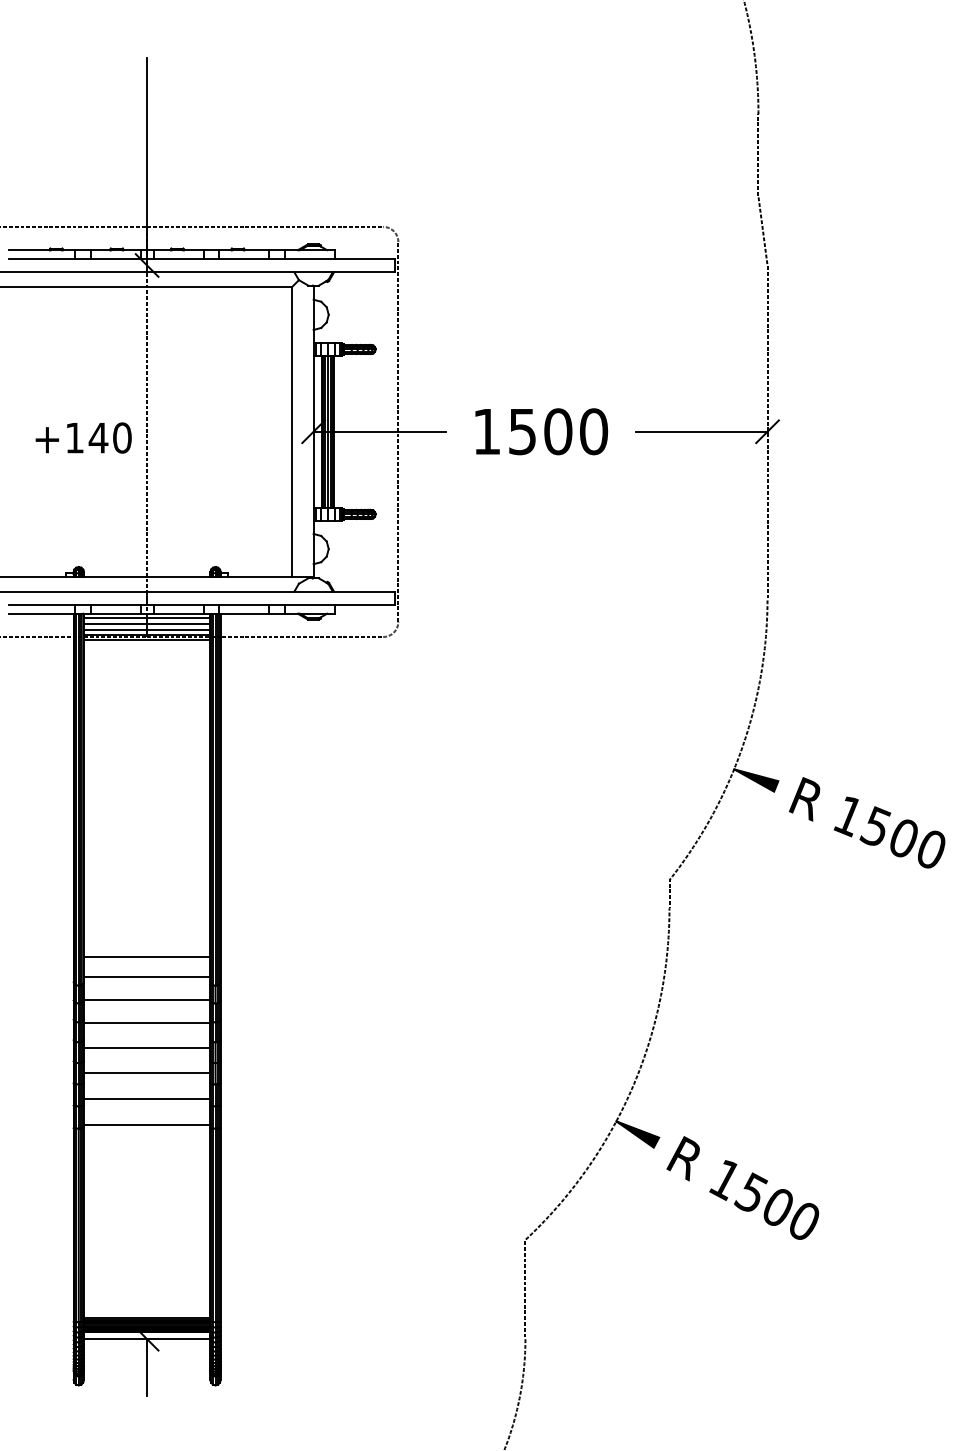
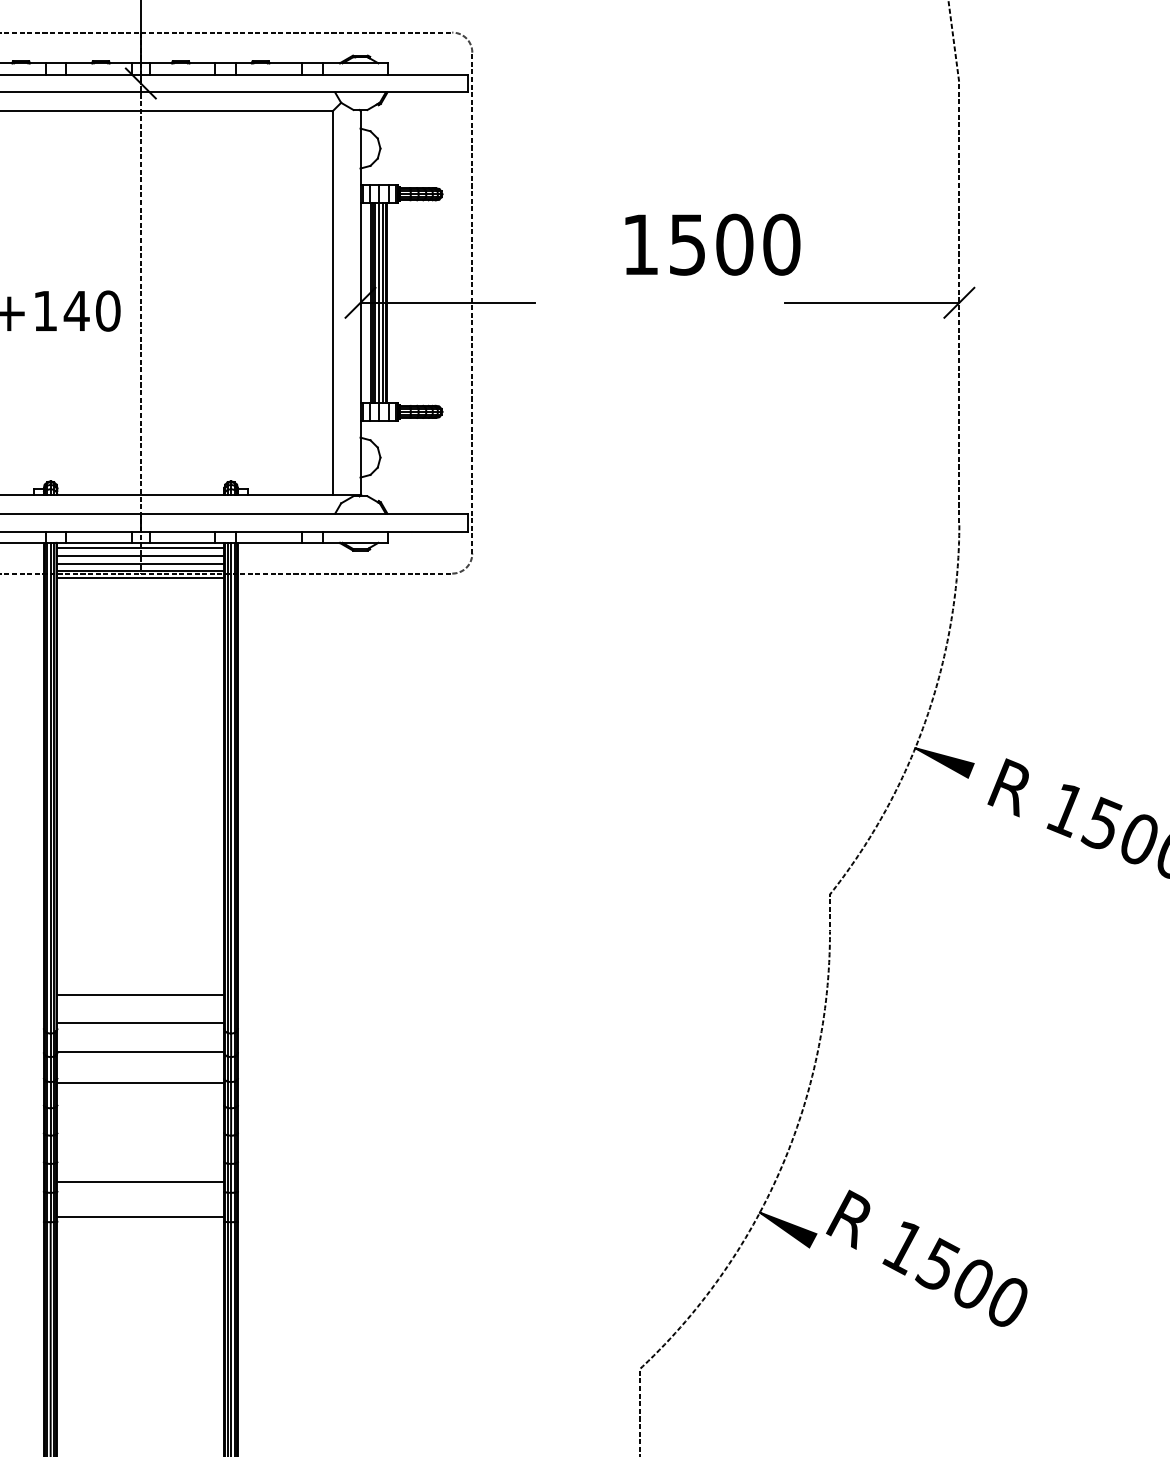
text: (541, 431) -> (712, 244), moved
line: (146, 1047) -> (140, 1115), removed
line: (146, 1072) -> (140, 1148), removed
text: (742, 1187) -> (926, 1257), moved

